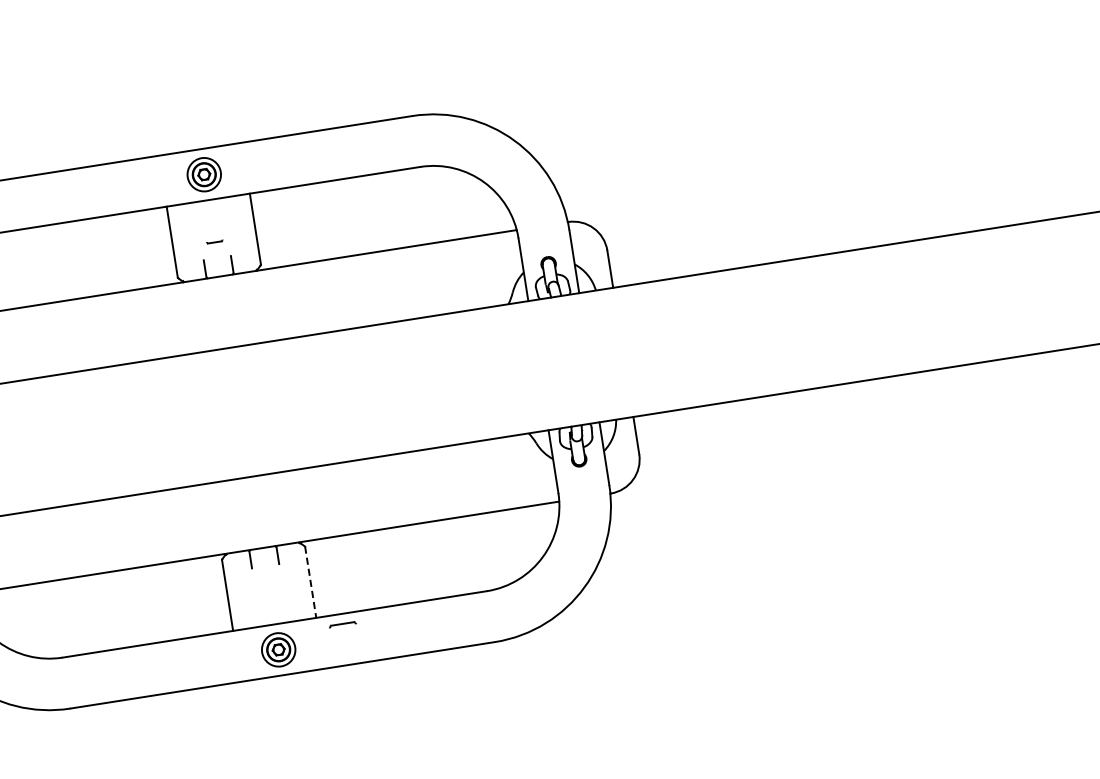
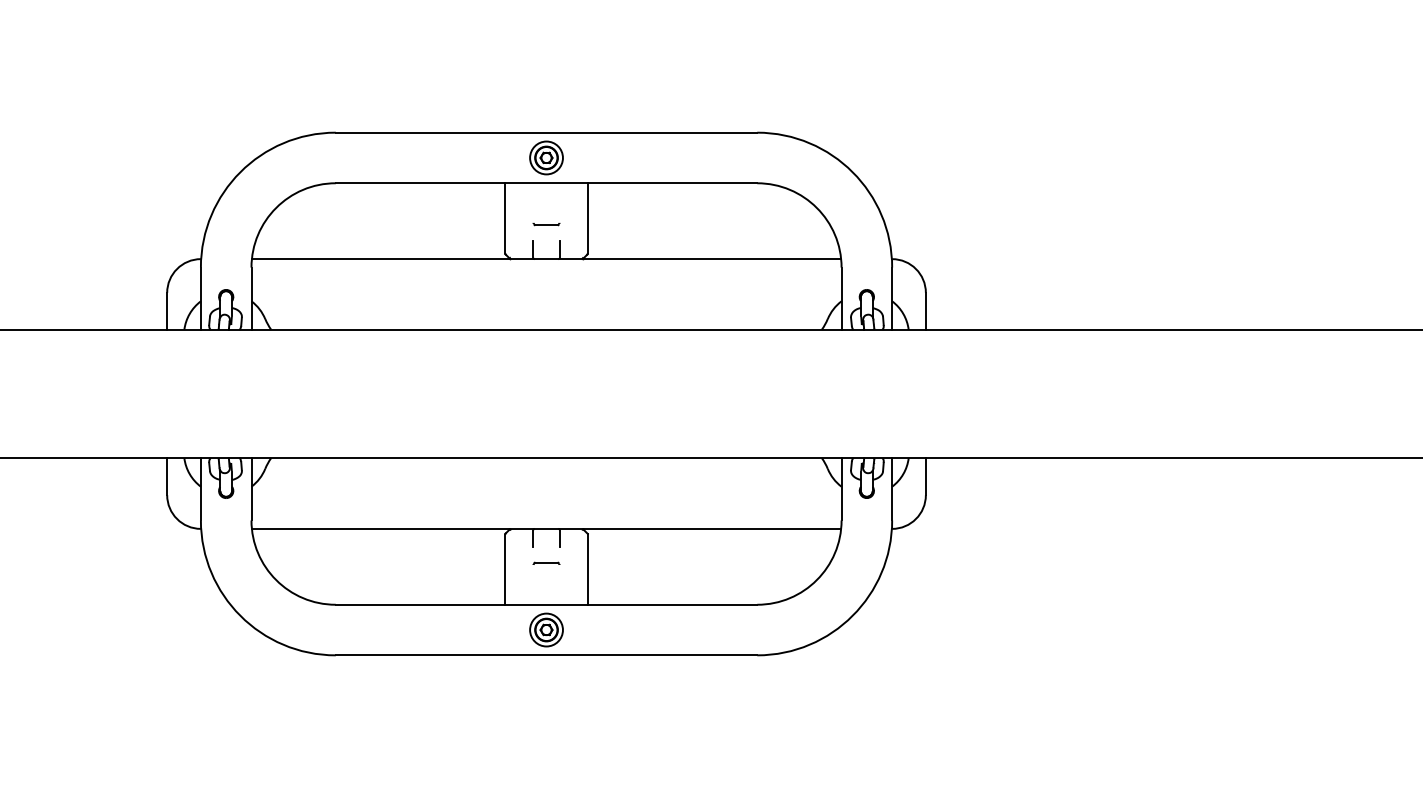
part: (214, 241) -> (546, 224), size x1.67
line: (310, 582) -> (587, 569), dashed -> solid
part: (342, 623) -> (546, 562), moved

